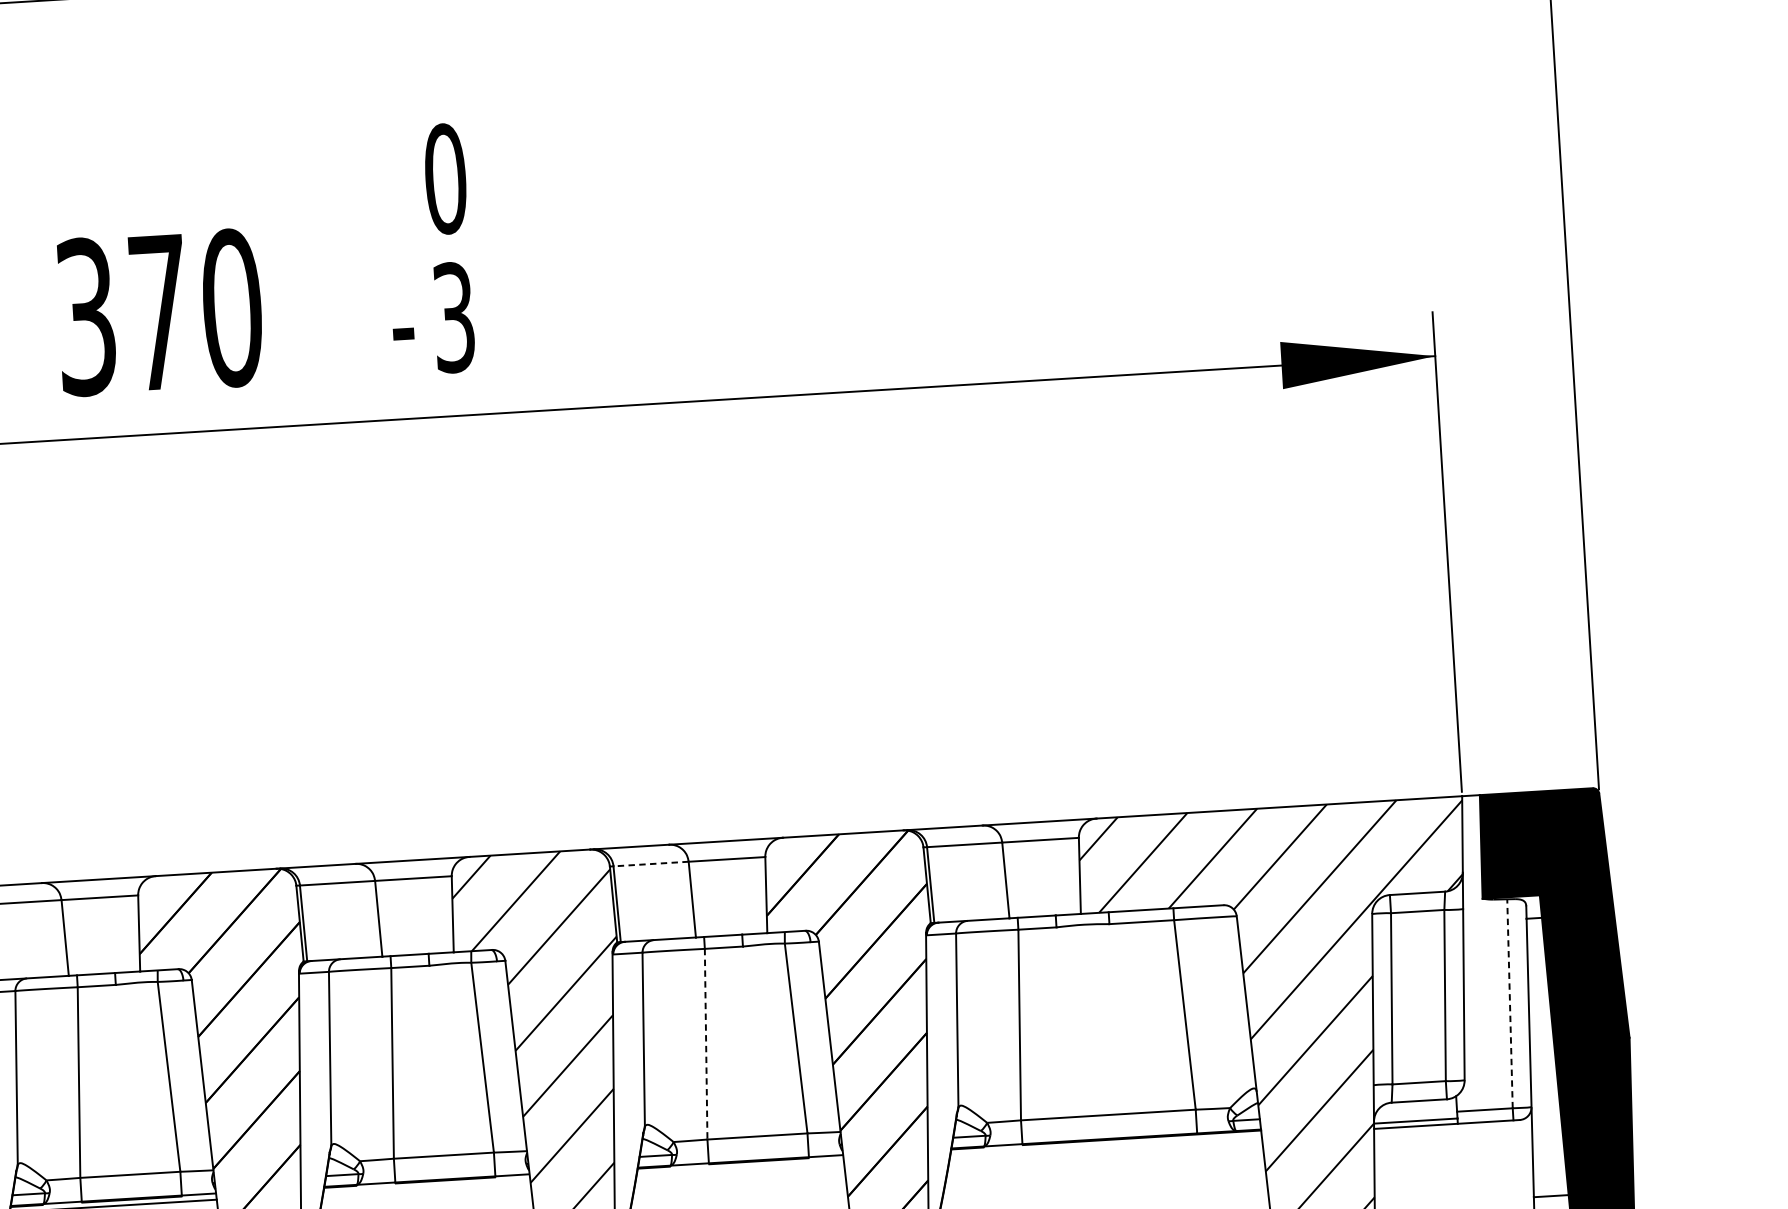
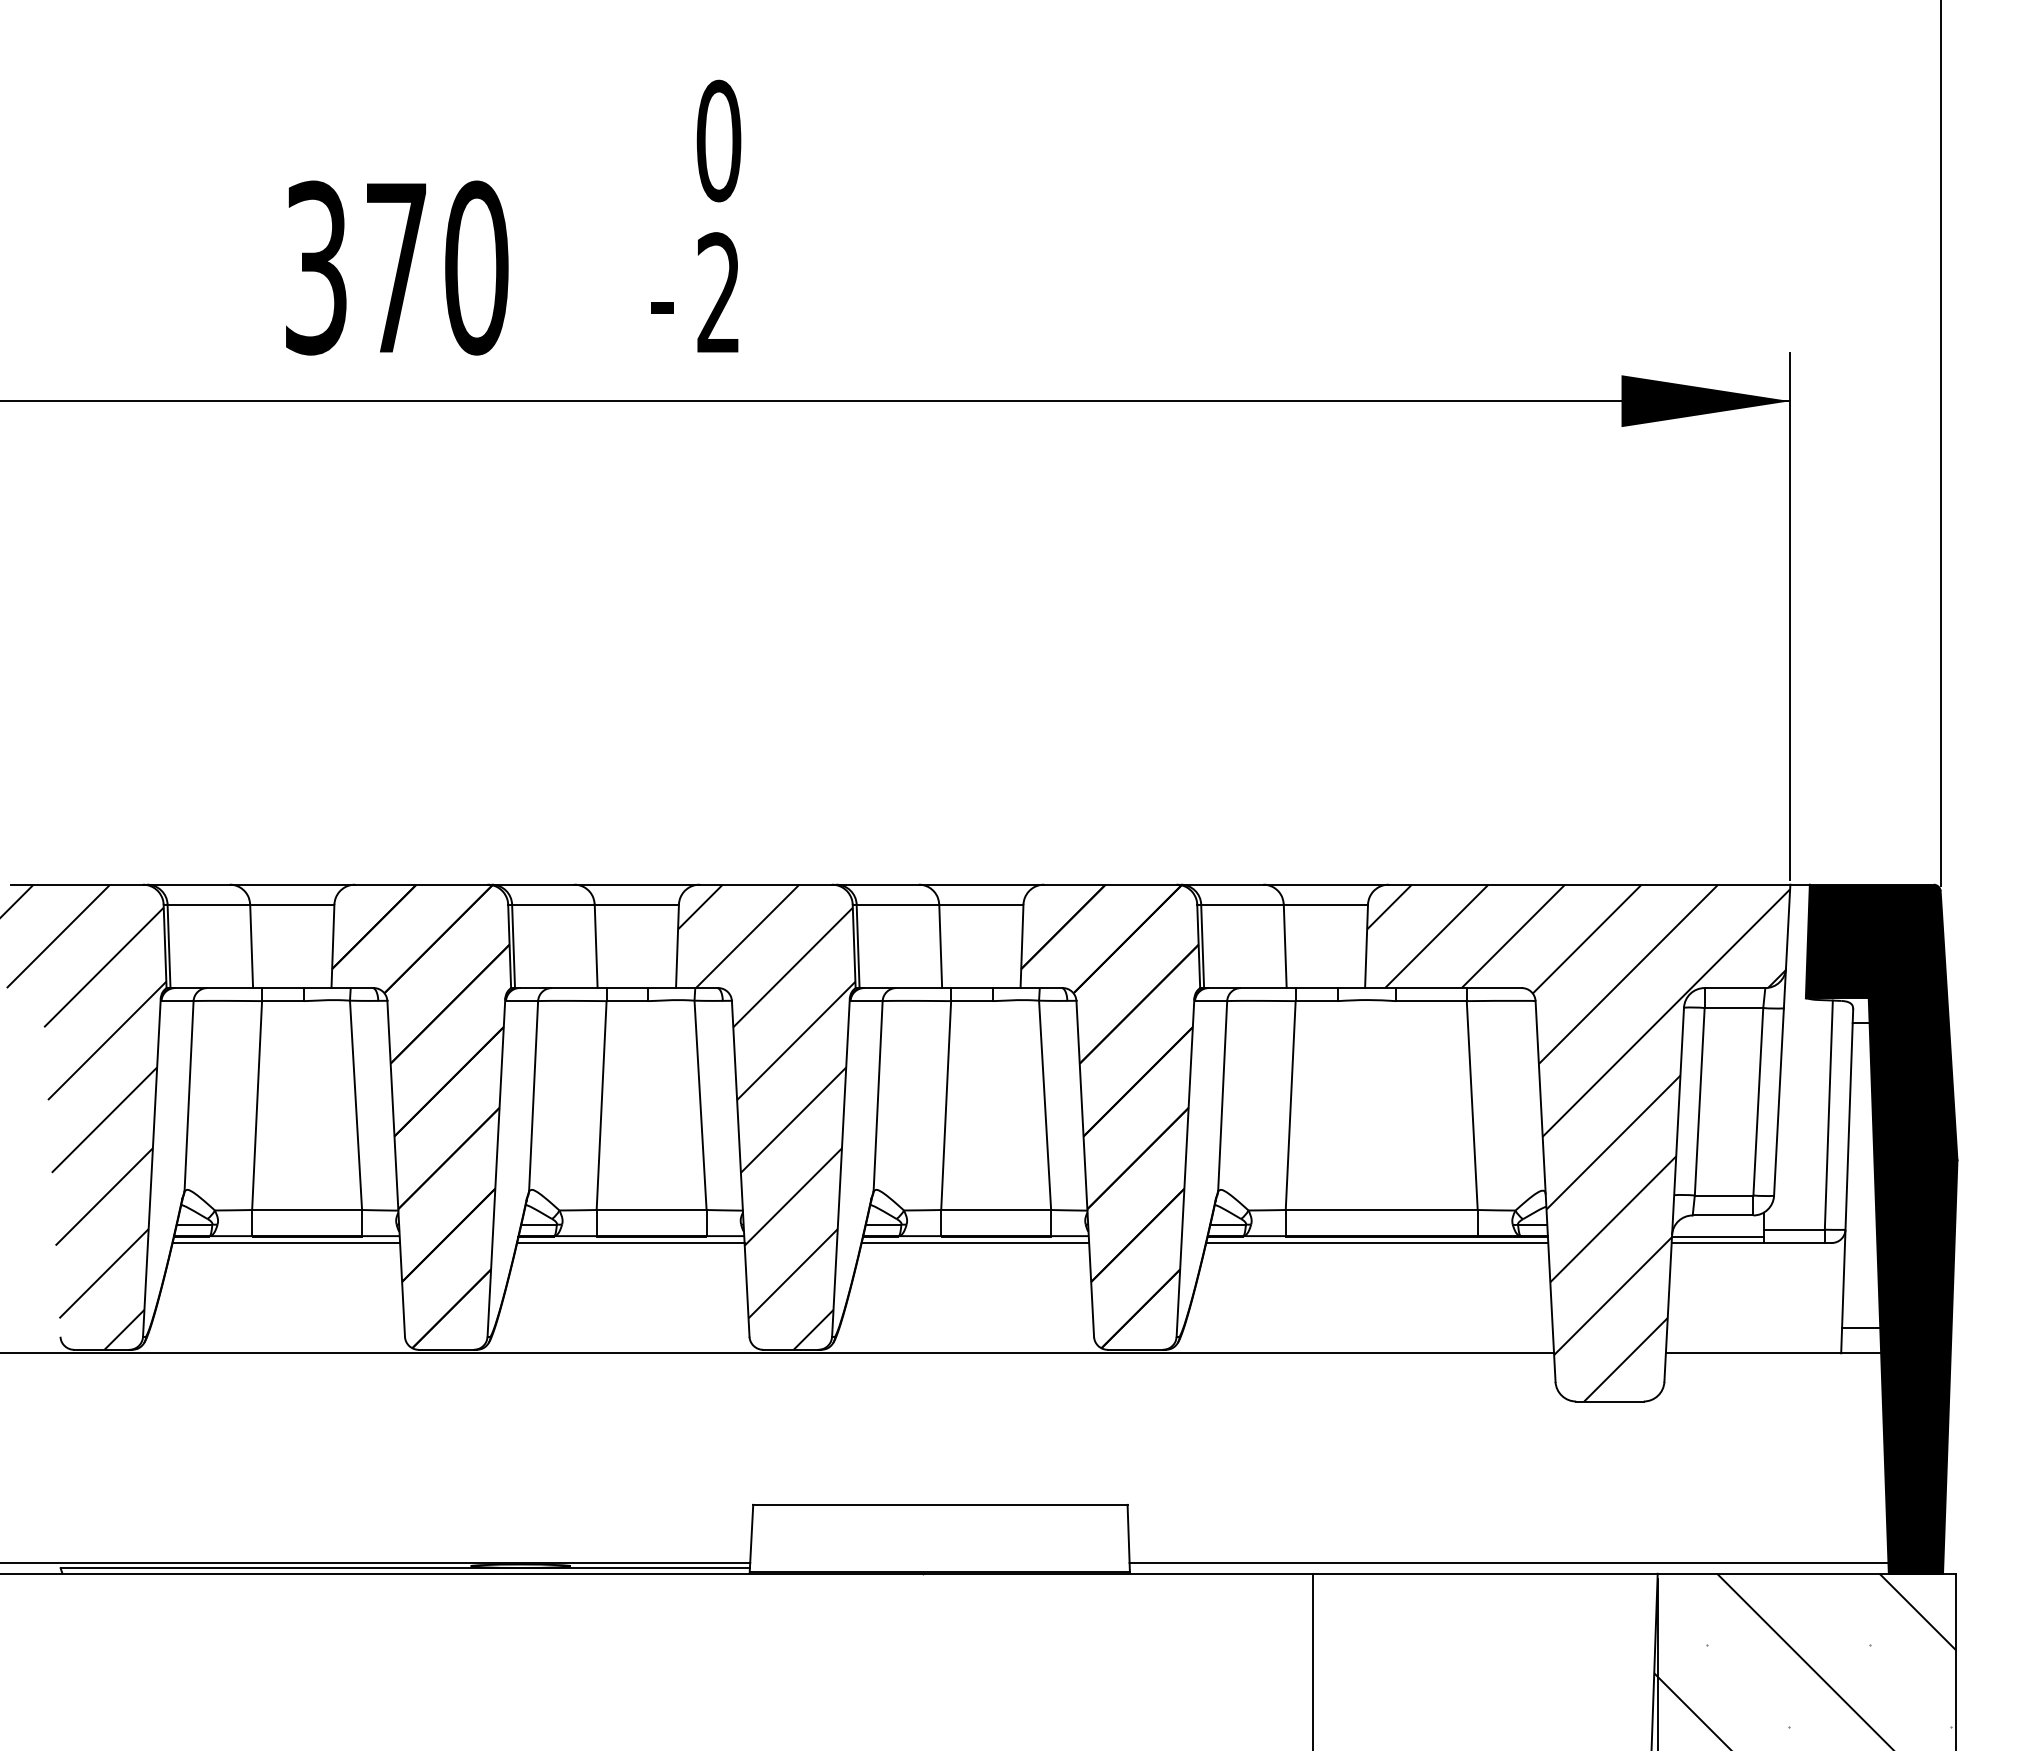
text: (453, 317) -> (718, 293), 3 -> 2
line: (650, 863) -> (897, 904), dashed -> solid
line: (1509, 1004) -> (1828, 1115), dashed -> solid
line: (706, 1045) -> (946, 1106), dashed -> solid
line: (1106, 1145) -> (1377, 1243), added
line: (740, 1168) -> (975, 1243), added
line: (426, 1187) -> (630, 1243), added

